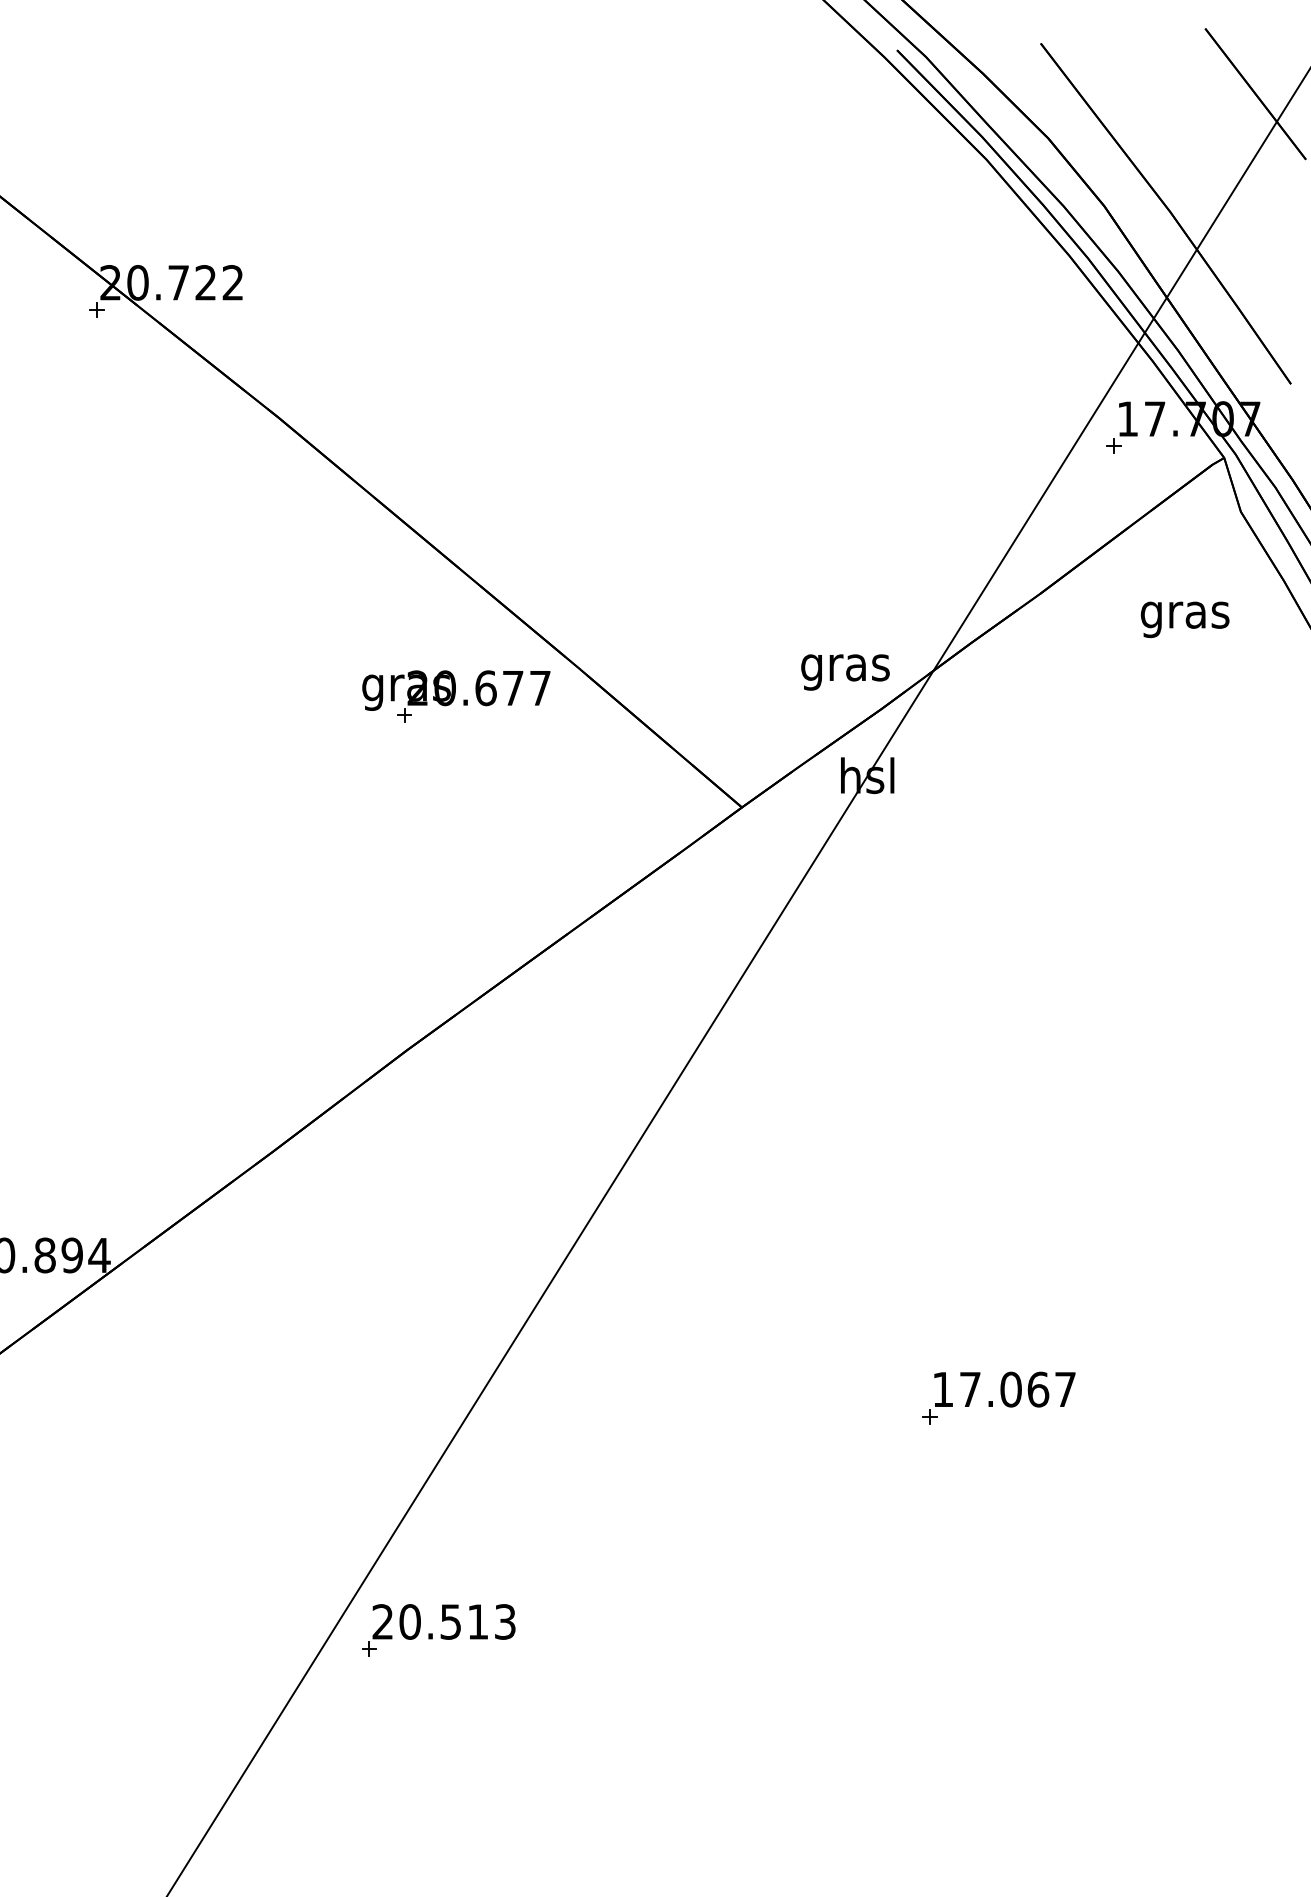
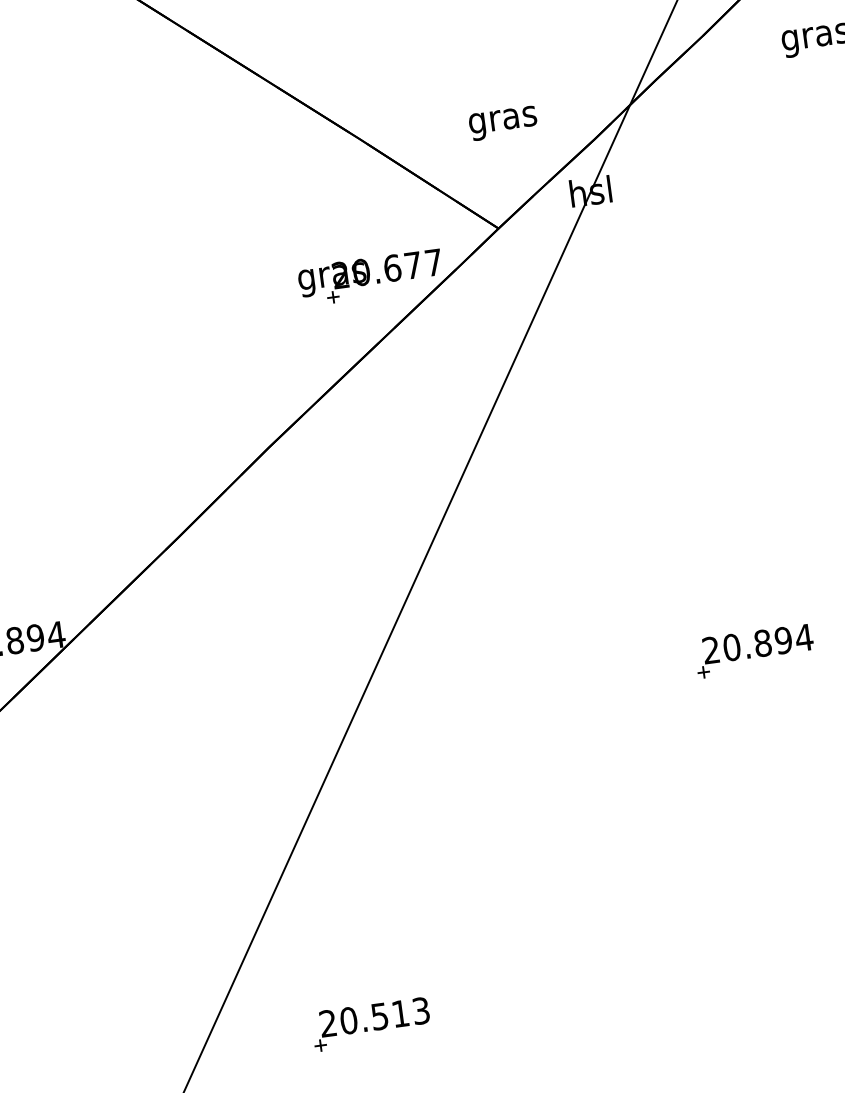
text: (845, 672) -> (503, 123), moved
part: (456, 696) -> (370, 277), moved
text: (1004, 1389) -> (757, 643), 17.067 -> 20.894
part: (438, 1630) -> (371, 1024), moved

